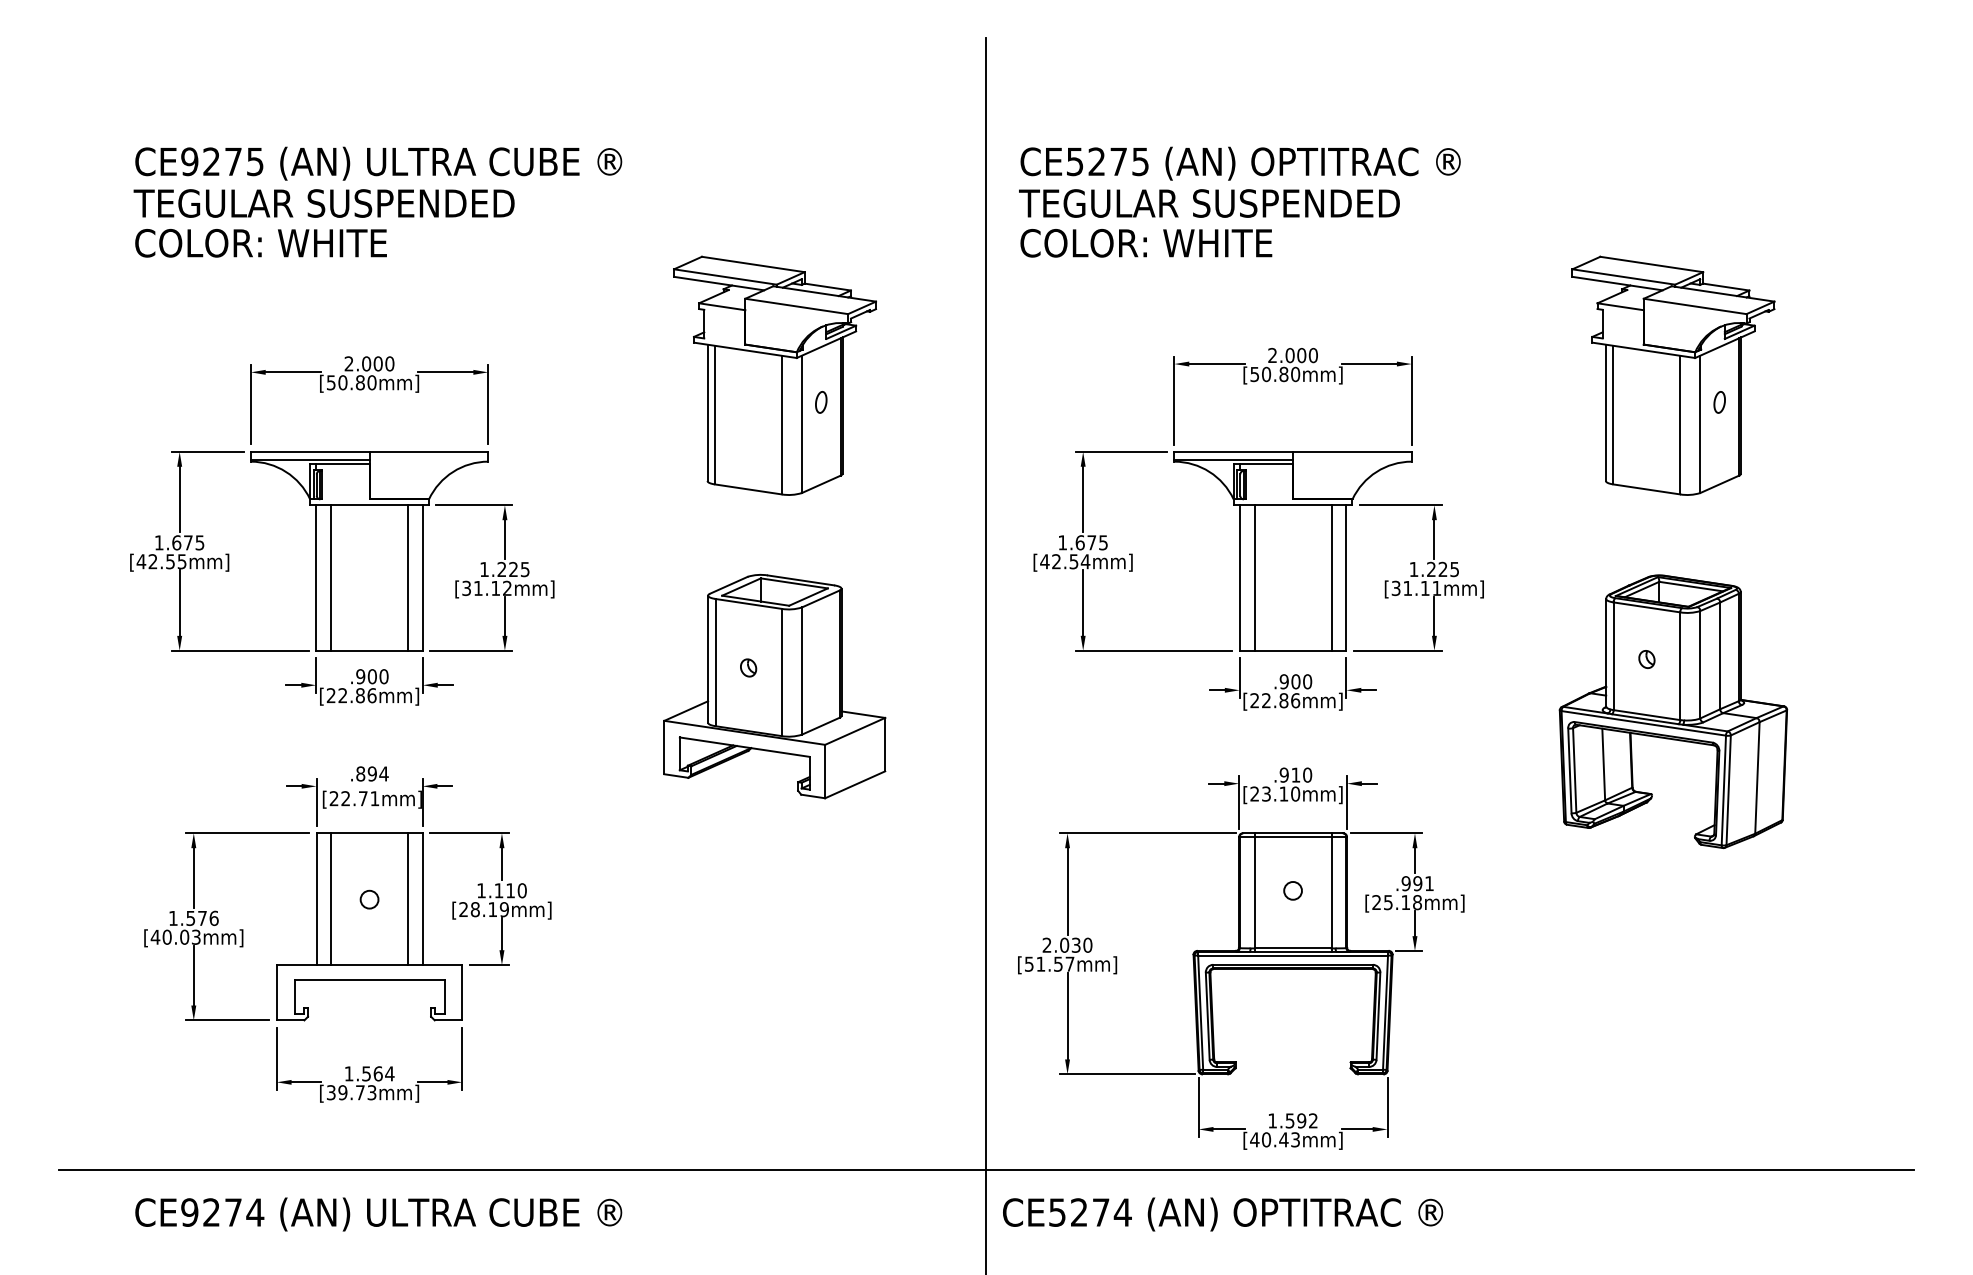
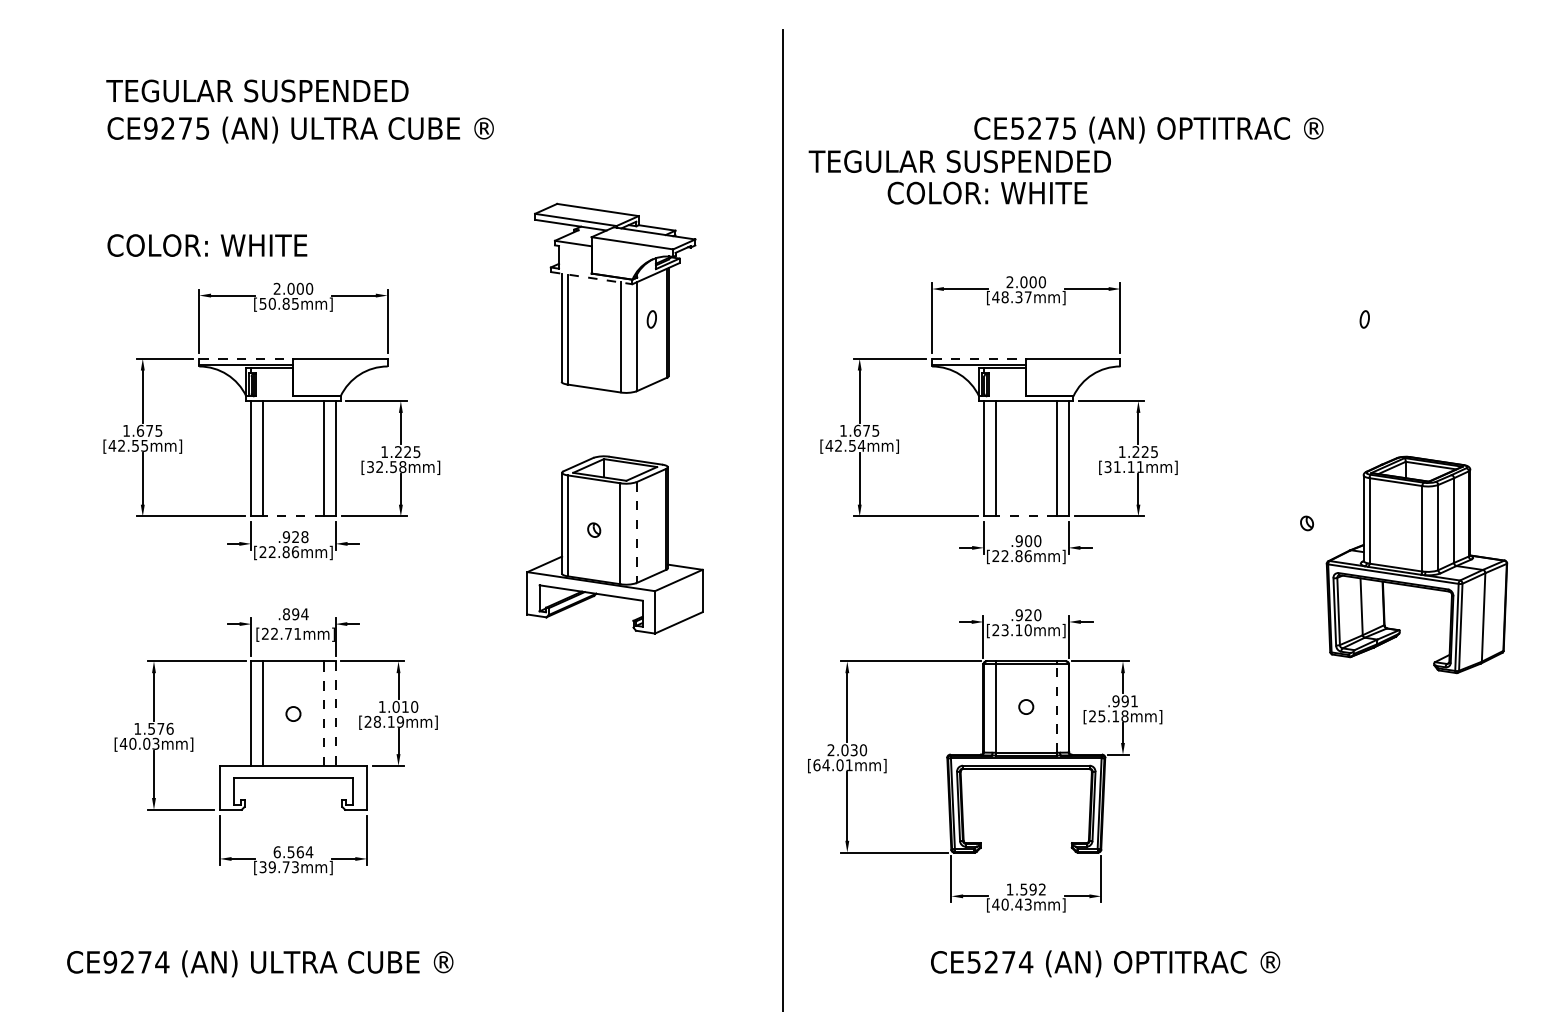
text: (1240, 163) -> (1148, 129), moved
text: (323, 203) -> (256, 90), moved
text: (260, 243) -> (206, 245), moved
text: (1146, 243) -> (987, 193), moved
line: (745, 350) -> (591, 278), solid -> dashed
text: (1275, 374) -> (1012, 297), [50.80mm] -> [48.37mm]
part: (1673, 375) -> (1328, 298), removed
text: (371, 382) -> (294, 303), [50.80mm] -> [50.85mm]
line: (310, 451) -> (246, 358), solid -> dashed
line: (1234, 451) -> (979, 358), solid -> dashed
text: (492, 588) -> (391, 467), [31.12mm] -> [32.58mm]
line: (369, 650) -> (293, 516), solid -> dashed
line: (1293, 650) -> (1026, 516), solid -> dashed
line: (801, 671) -> (636, 532), solid -> dashed
text: (377, 676) -> (299, 536), .900 -> .928
part: (1673, 711) -> (1417, 564), moved
text: (1295, 774) -> (1028, 614), .910 -> .920
text: (498, 890) -> (395, 706), 1.110 -> 1.010
line: (1331, 892) -> (1056, 708), solid -> dashed
line: (407, 899) -> (323, 713), solid -> dashed
line: (422, 899) -> (335, 713), solid -> dashed
text: (1049, 963) -> (832, 764), [51.57mm] -> [64.01mm]
text: (348, 1073) -> (276, 851), 1.564 -> 6.564
line: (986, 1170) -> (783, 928), removed
text: (378, 1214) -> (260, 963), moved
text: (1223, 1214) -> (1105, 963), moved

